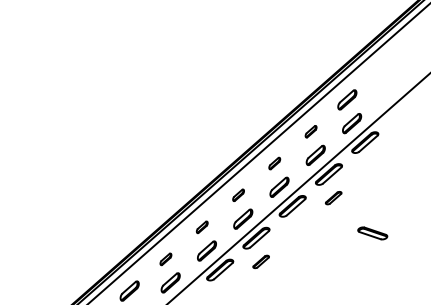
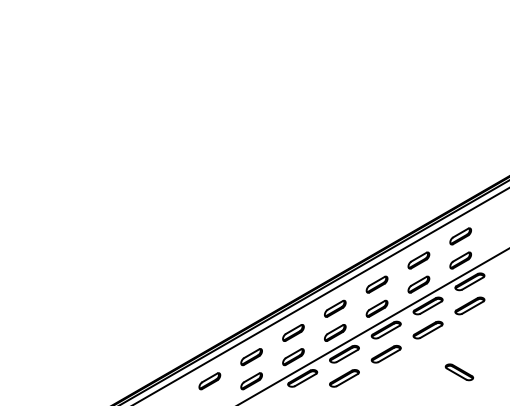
part: (310, 131) -> (418, 260), size x1.67
part: (274, 163) -> (376, 284), size x1.67
part: (369, 165) -> (469, 305), added
part: (238, 195) -> (335, 308), size x1.67
part: (333, 197) -> (427, 329), size x1.67
part: (202, 226) -> (293, 332), size x1.67
part: (296, 229) -> (385, 353), added
part: (165, 259) -> (251, 357), size x1.67
part: (261, 262) -> (344, 378), size x1.67

